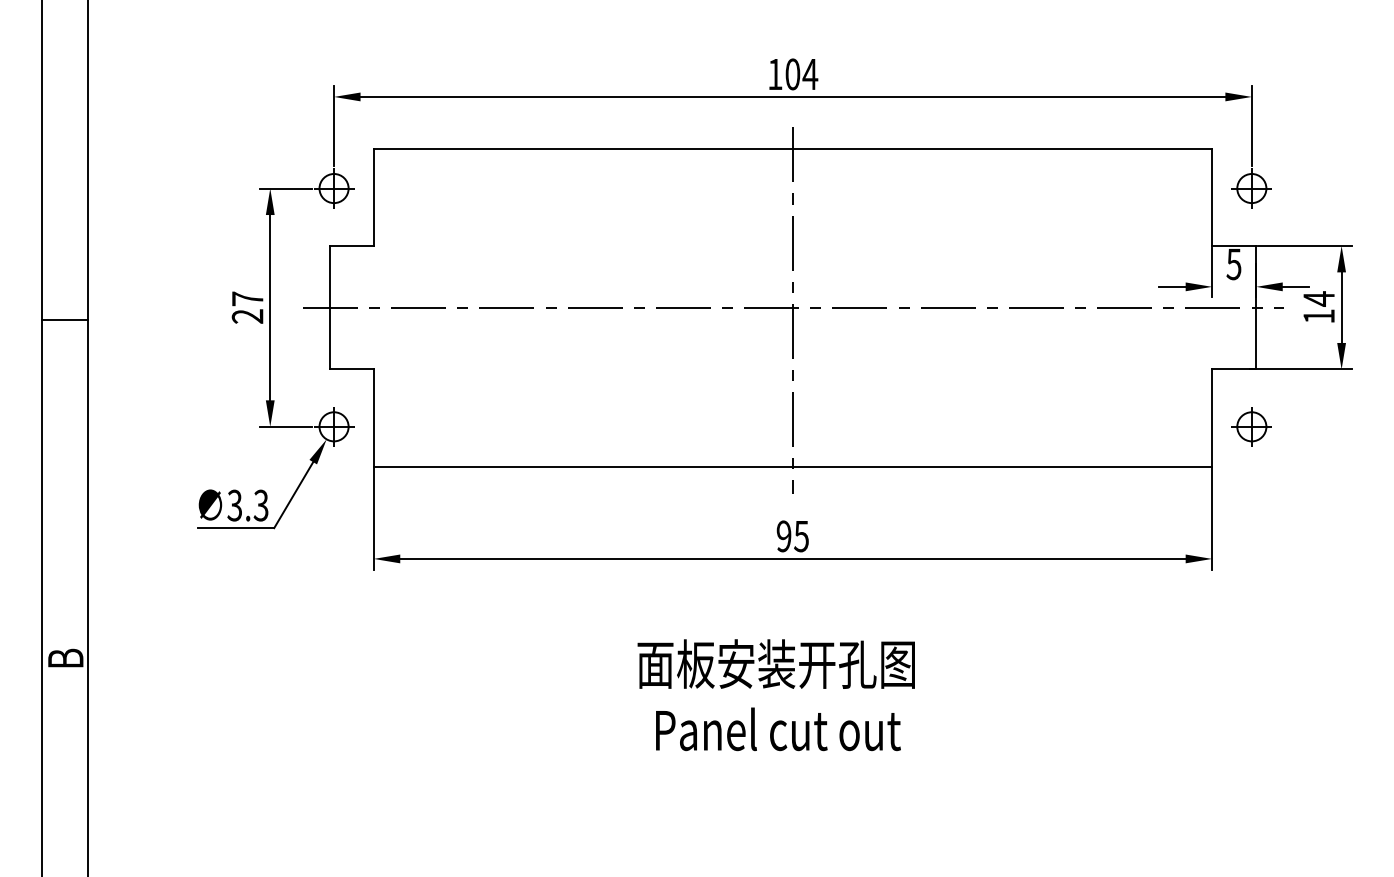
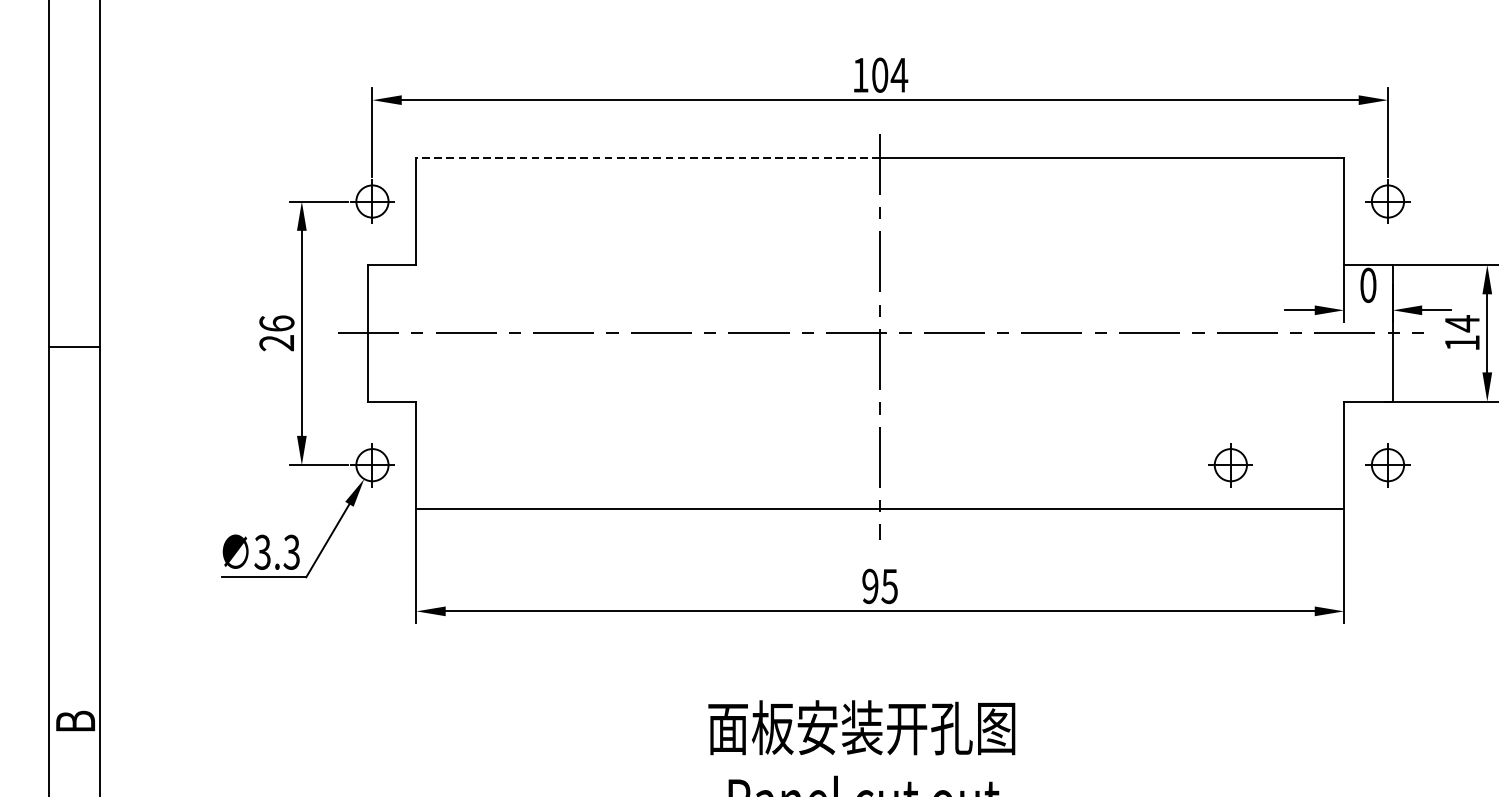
line: (583, 148) -> (648, 157), solid -> dashed
text: (1233, 264) -> (1367, 285), 5 -> 0
text: (247, 298) -> (276, 323), 27 -> 26
part: (1109, 426) -> (1230, 464), added

